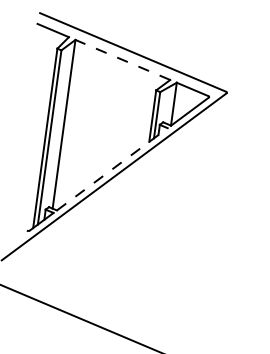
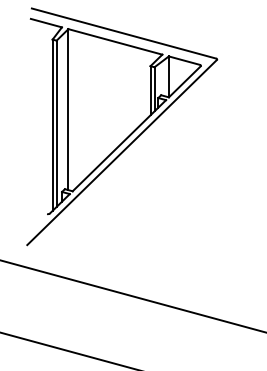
line: (123, 59) -> (115, 41), dashed -> solid
line: (112, 169) -> (119, 145), dashed -> solid

